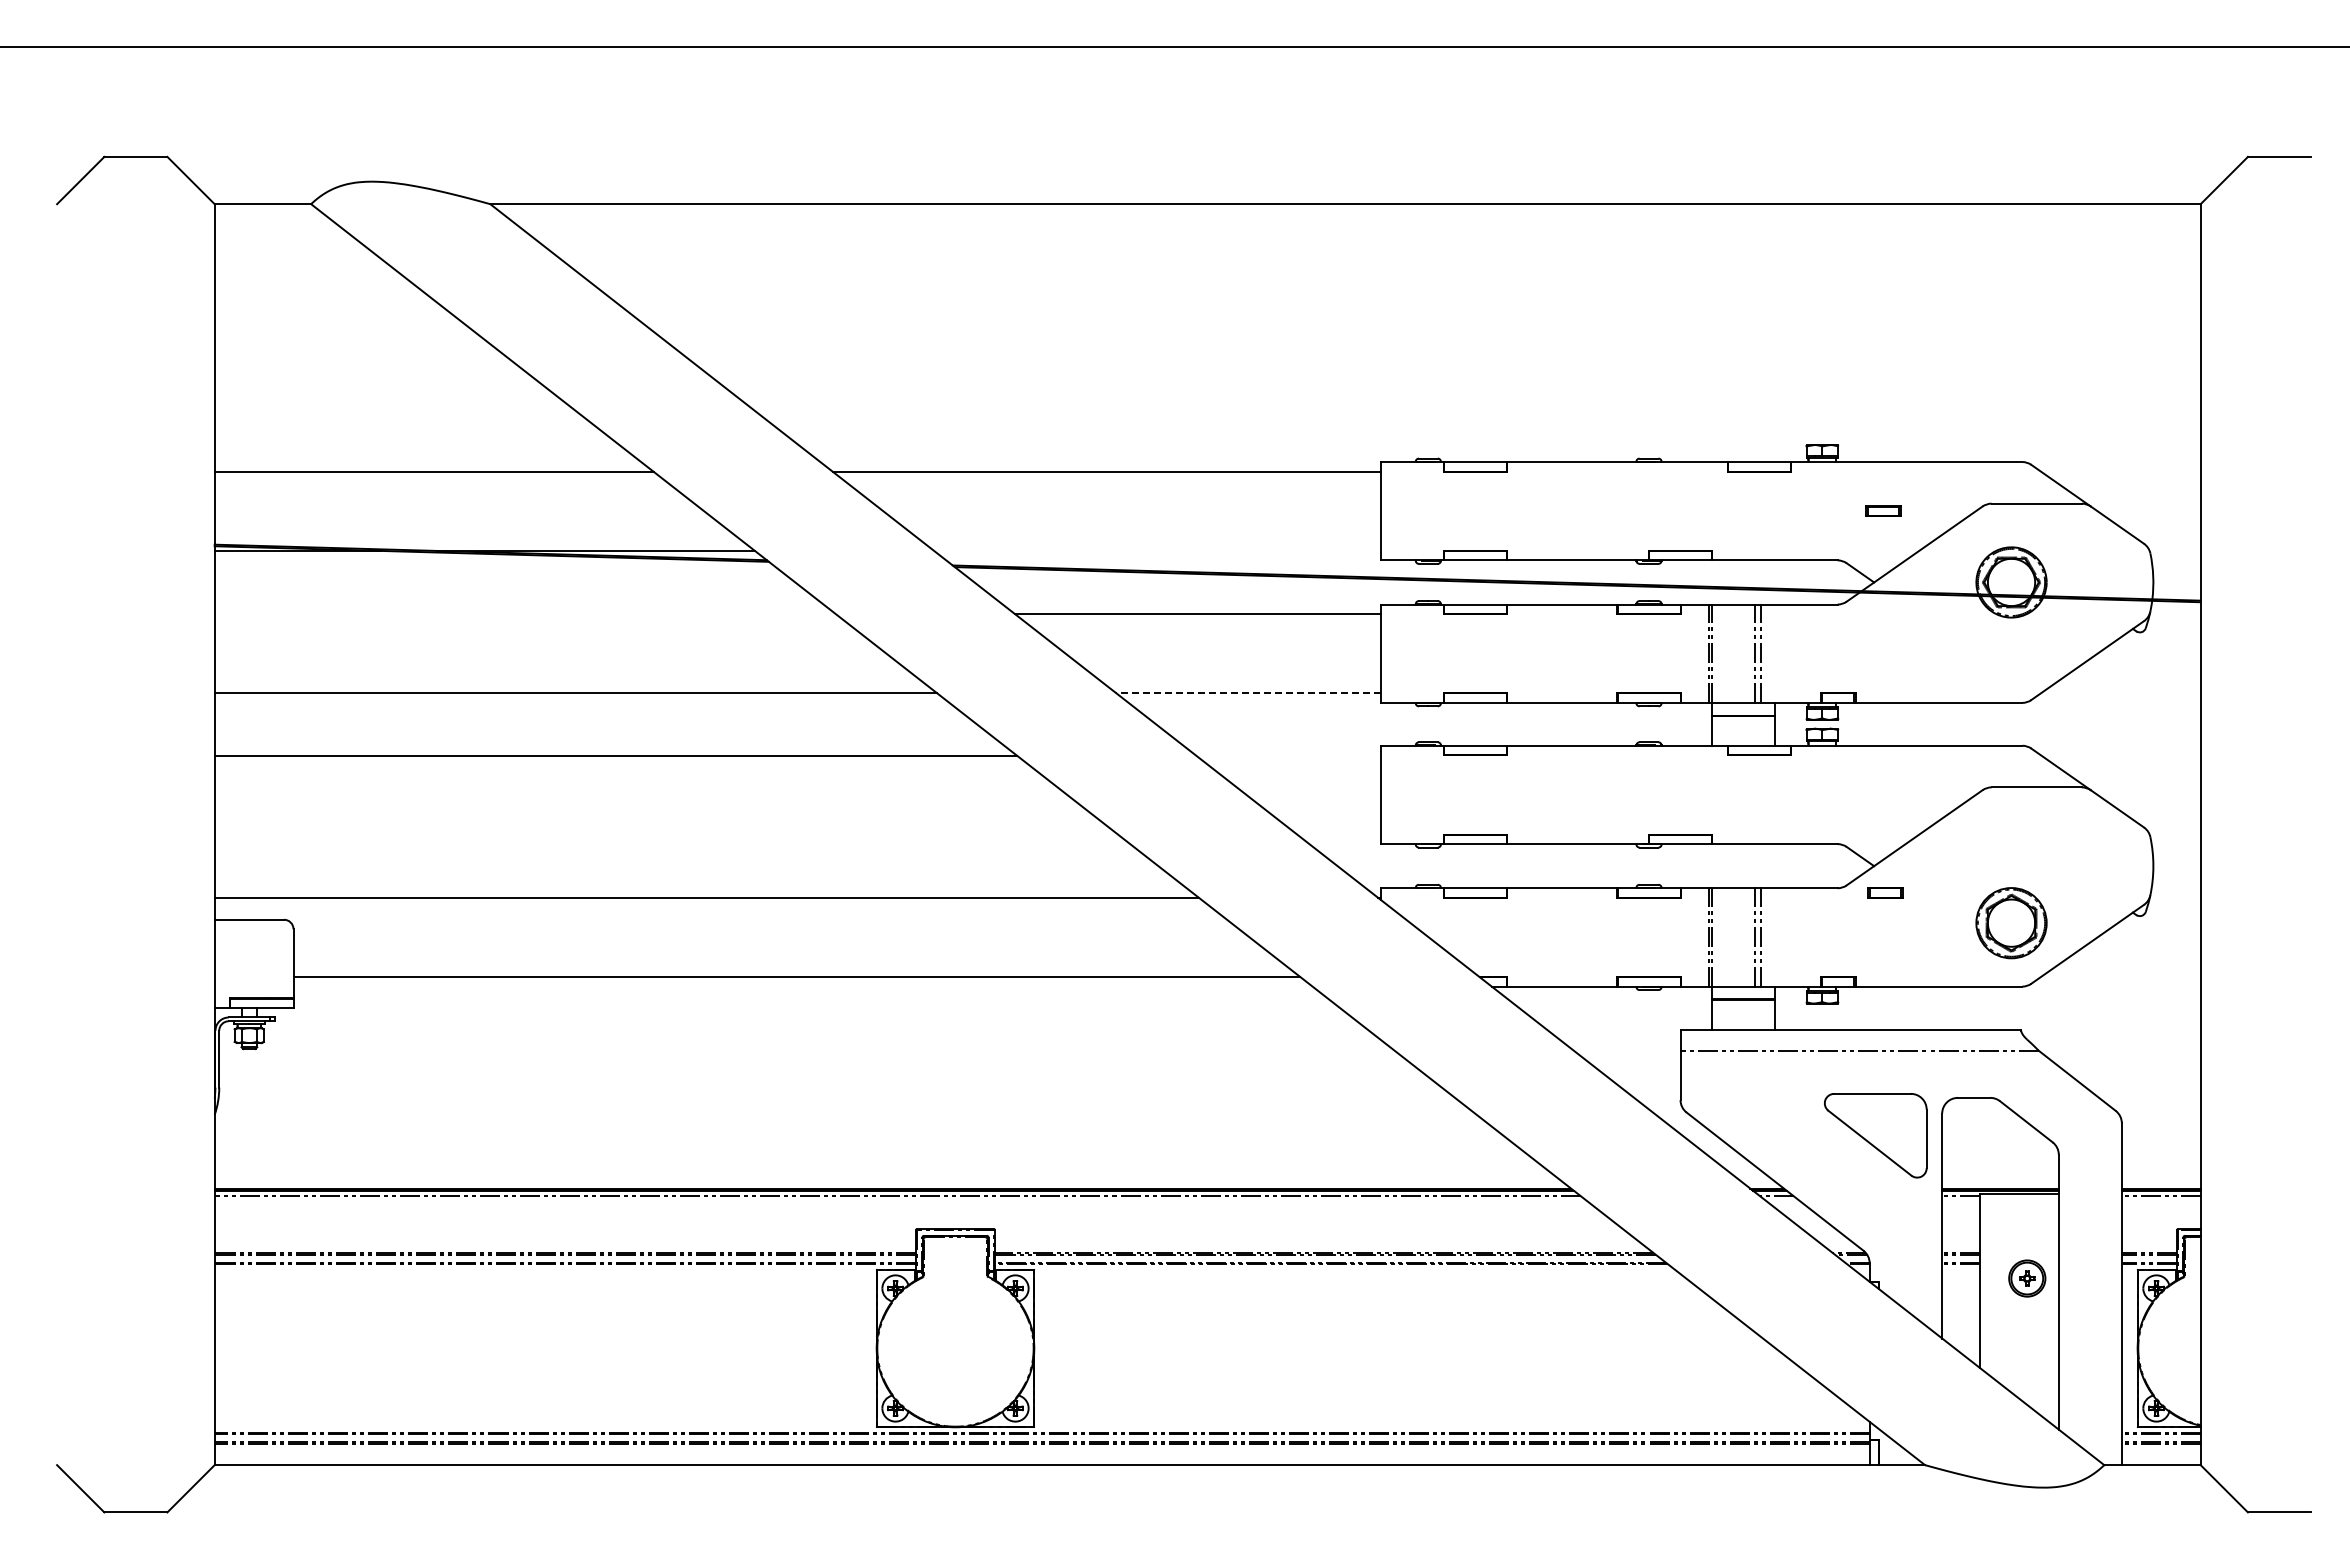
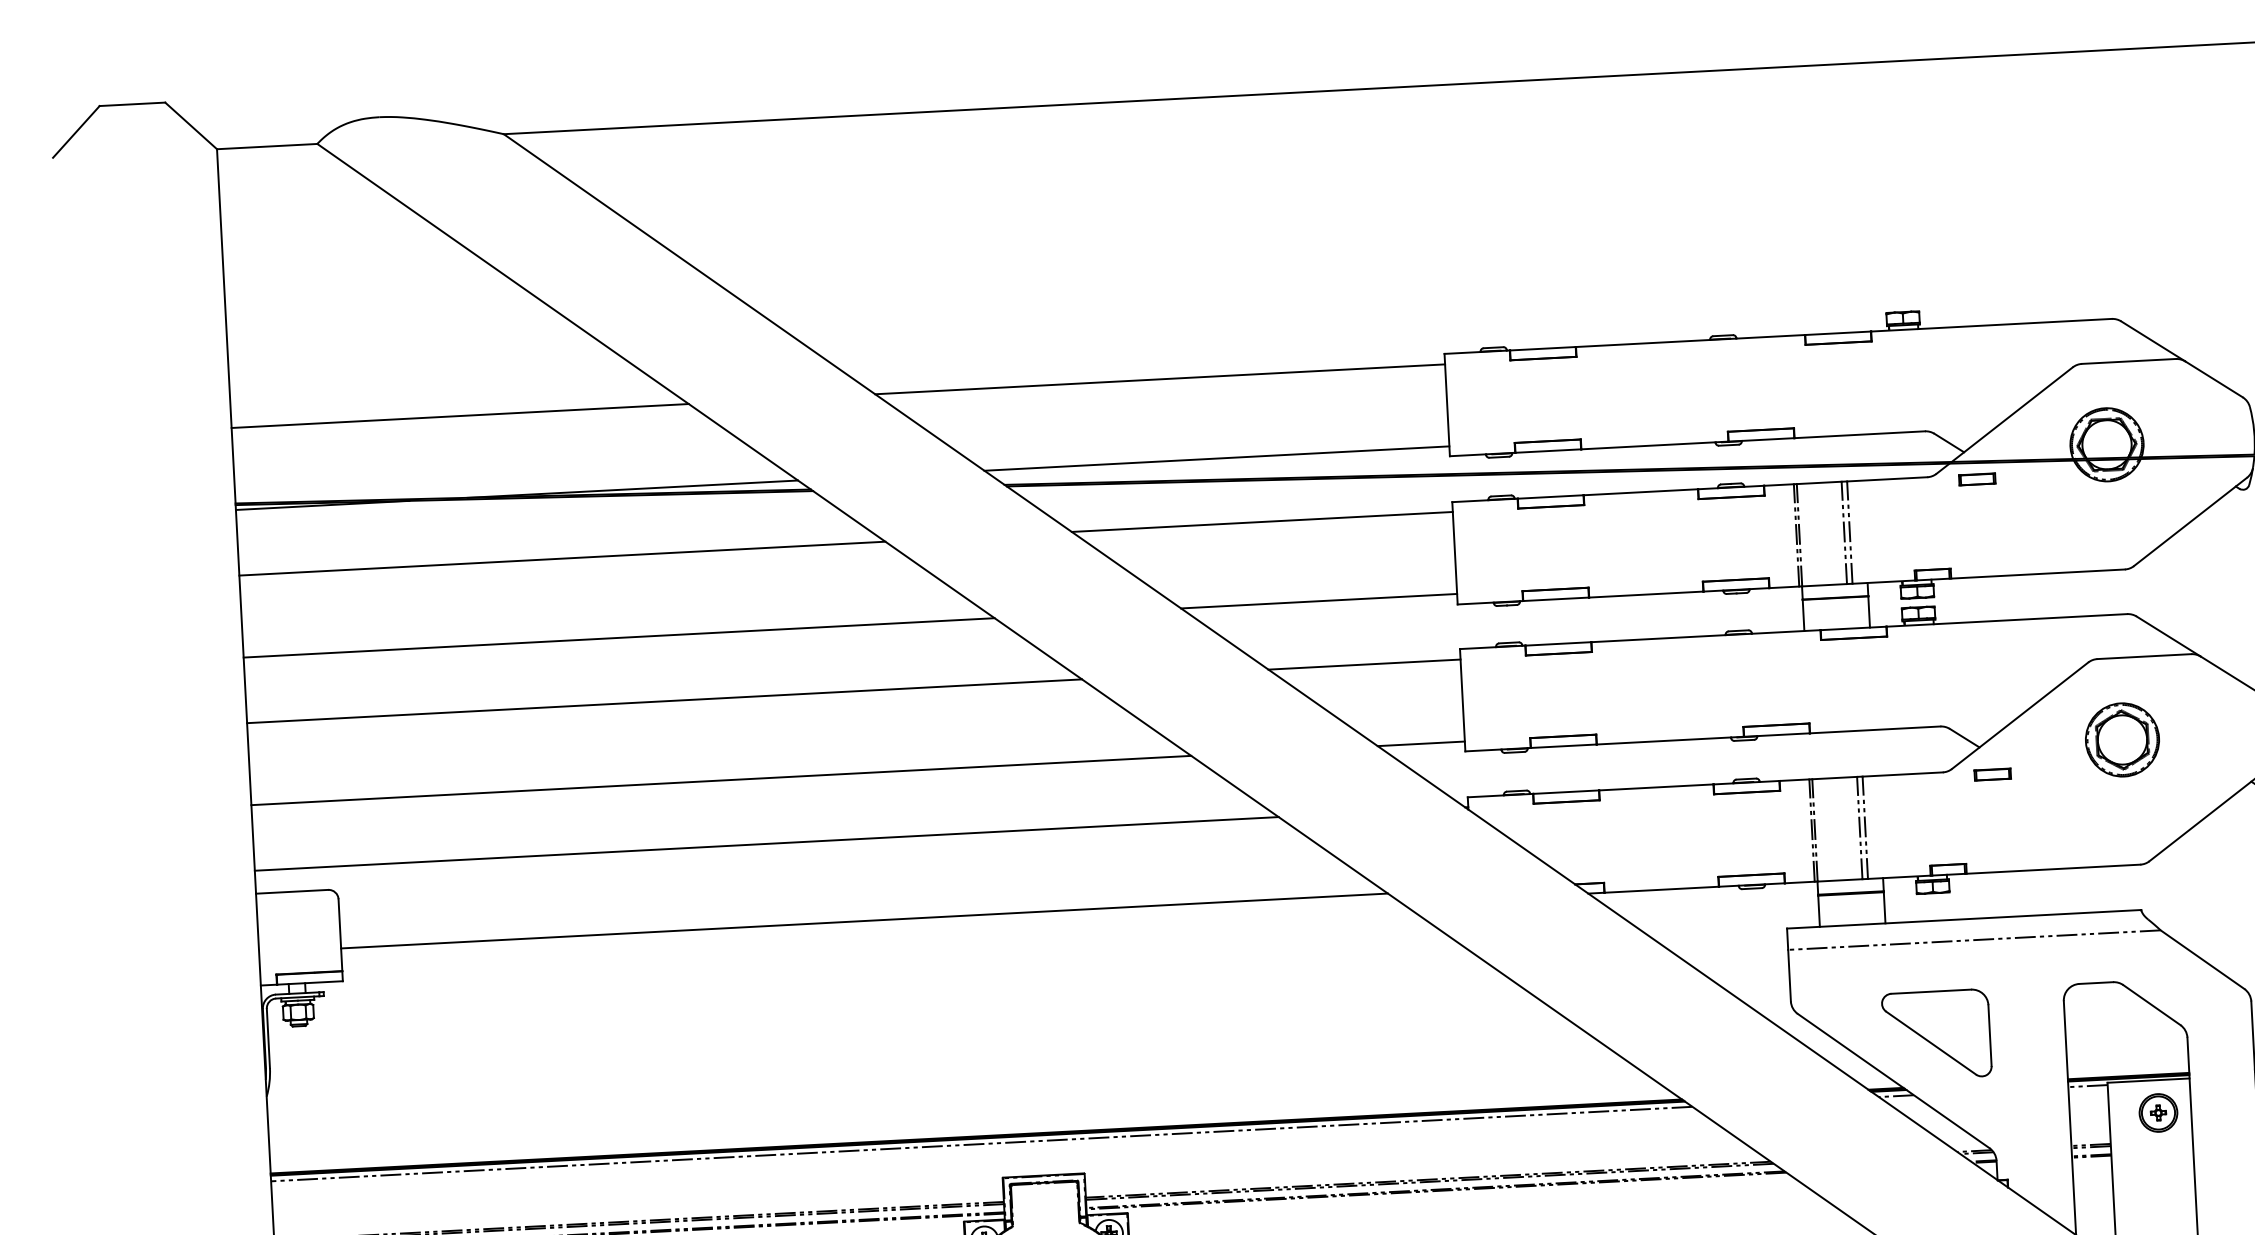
part: (1883, 510) -> (1977, 478), moved
line: (1157, 550) -> (1216, 458), added
line: (524, 614) -> (561, 559), added
line: (1248, 692) -> (1319, 600), dashed -> solid
line: (1288, 755) -> (1364, 664), added
line: (666, 834) -> (721, 780), added
line: (1339, 834) -> (1421, 743), added
part: (2011, 923) -> (2122, 740), moved
part: (1875, 1135) -> (1936, 1034), moved
part: (2027, 1278) -> (2158, 1112), moved

